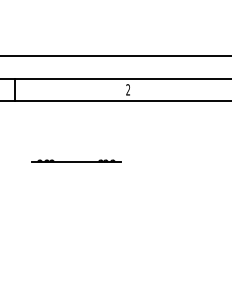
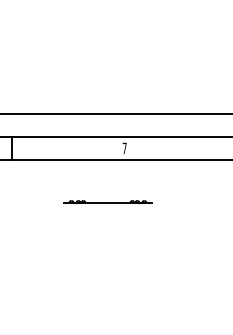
text: (127, 89) -> (124, 148), 2 -> 7
line: (75, 161) -> (107, 202), moved

